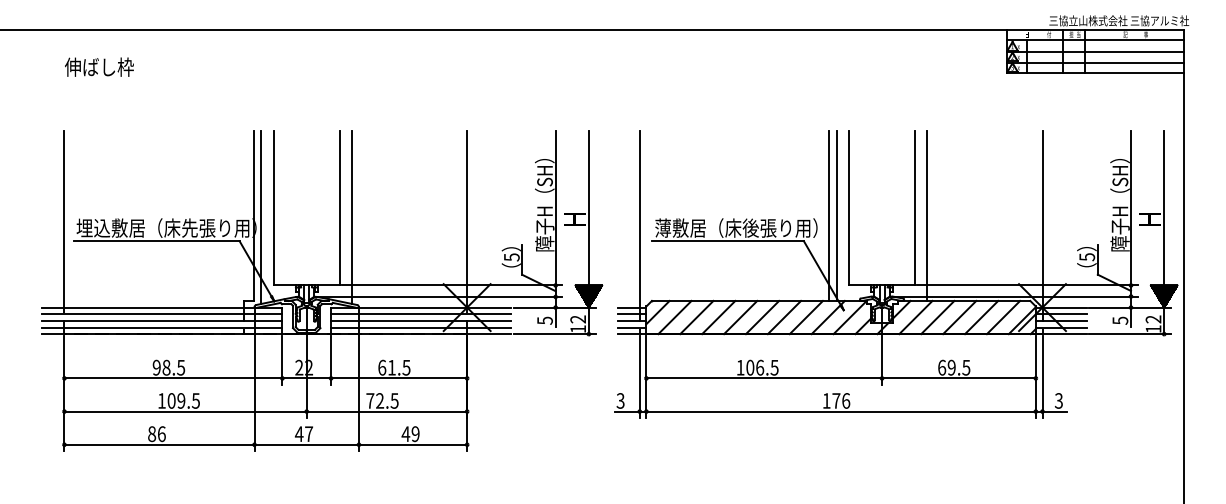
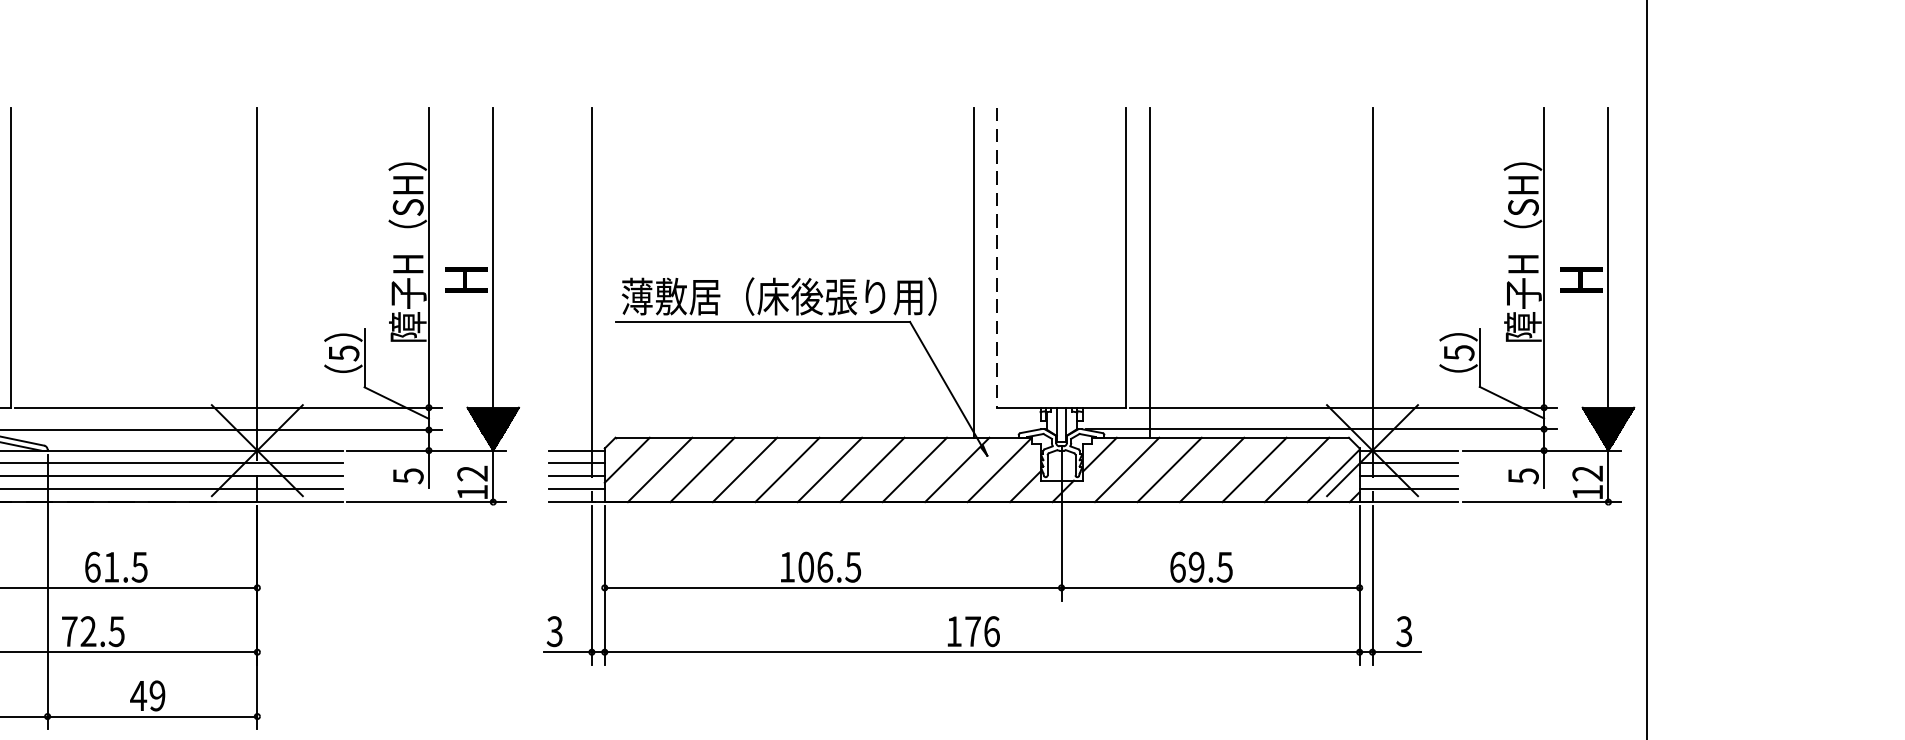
line: (848, 208) -> (996, 258), solid -> dashed
line: (828, 215) -> (957, 272), removed
line: (352, 216) -> (35, 274), removed

